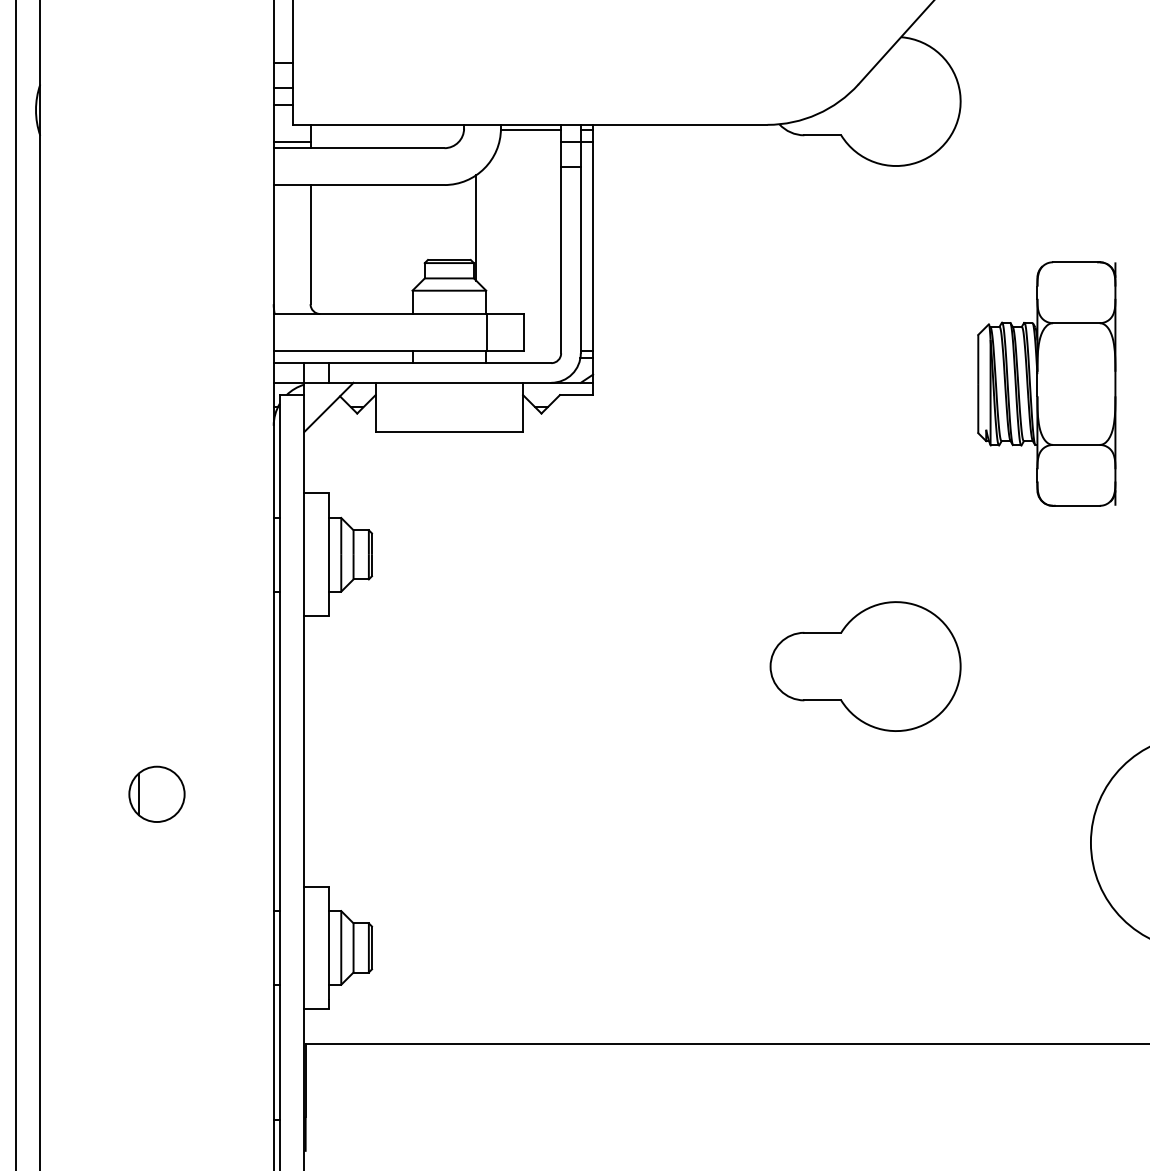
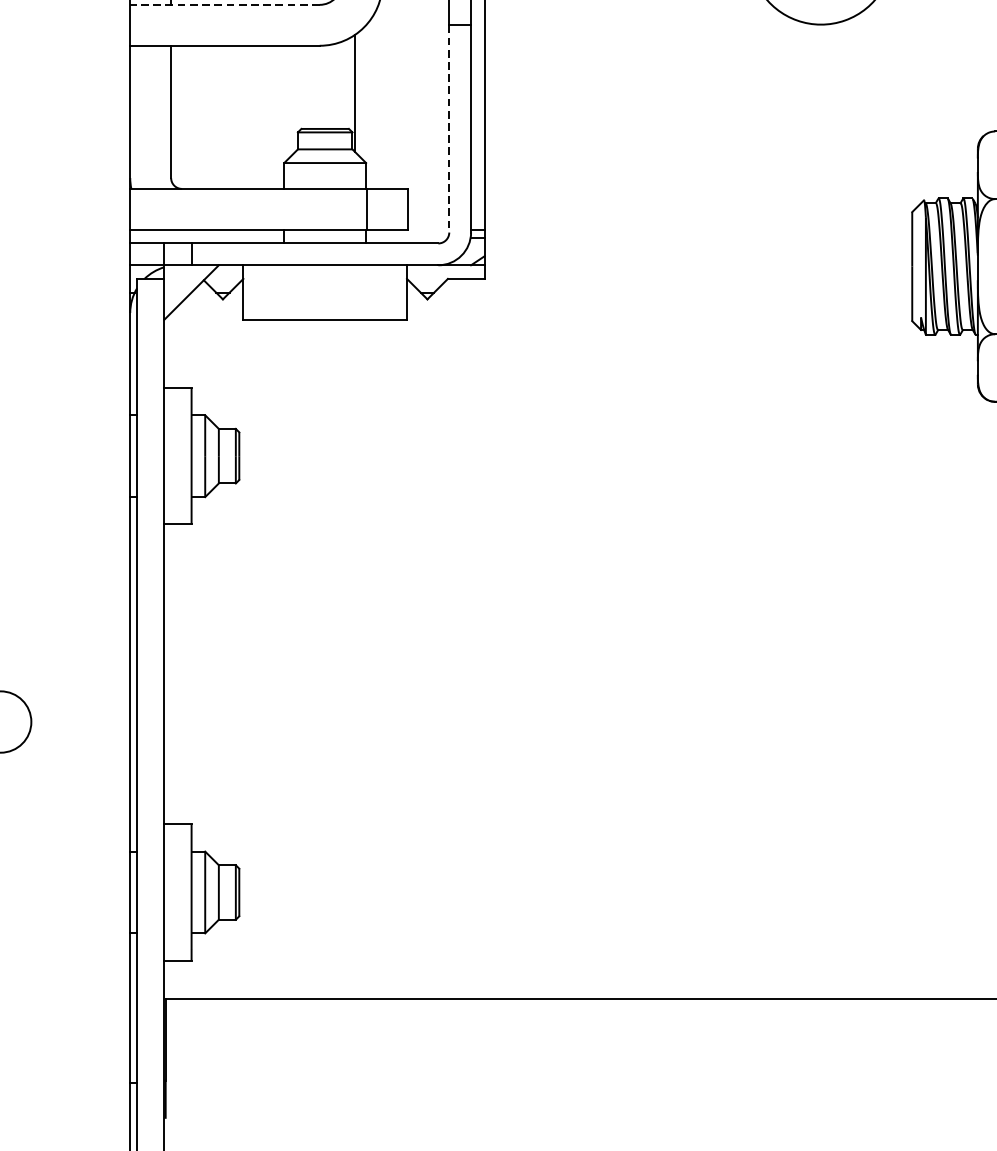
line: (358, 148) -> (224, 5), solid -> dashed
line: (561, 260) -> (449, 129), solid -> dashed
part: (865, 666) -> (787, 580), removed

